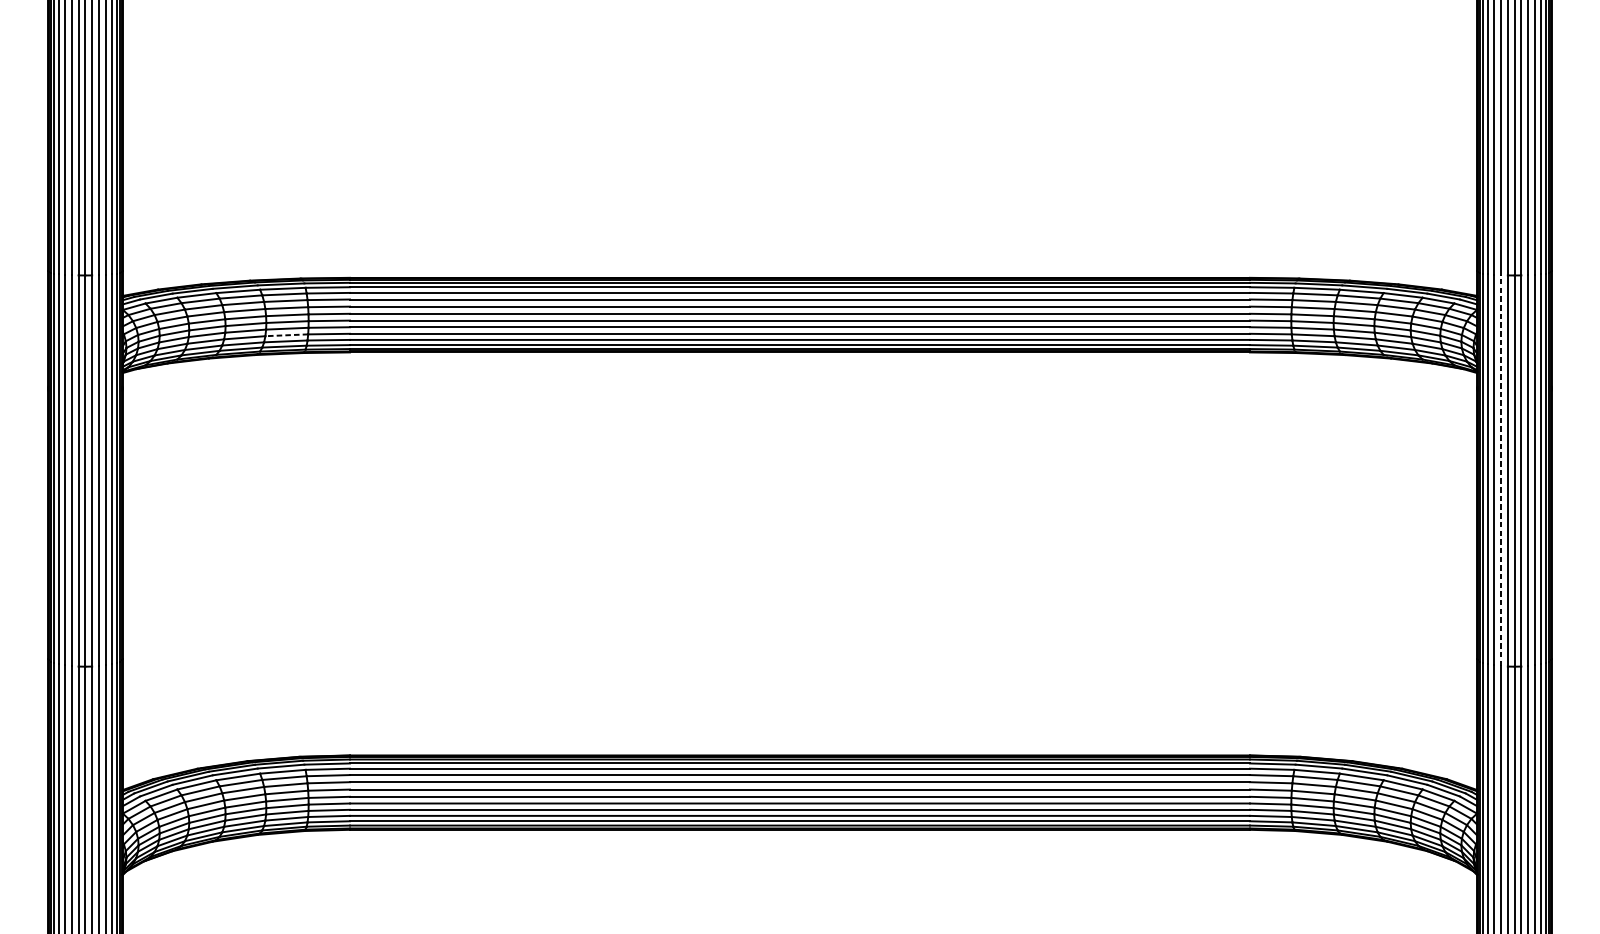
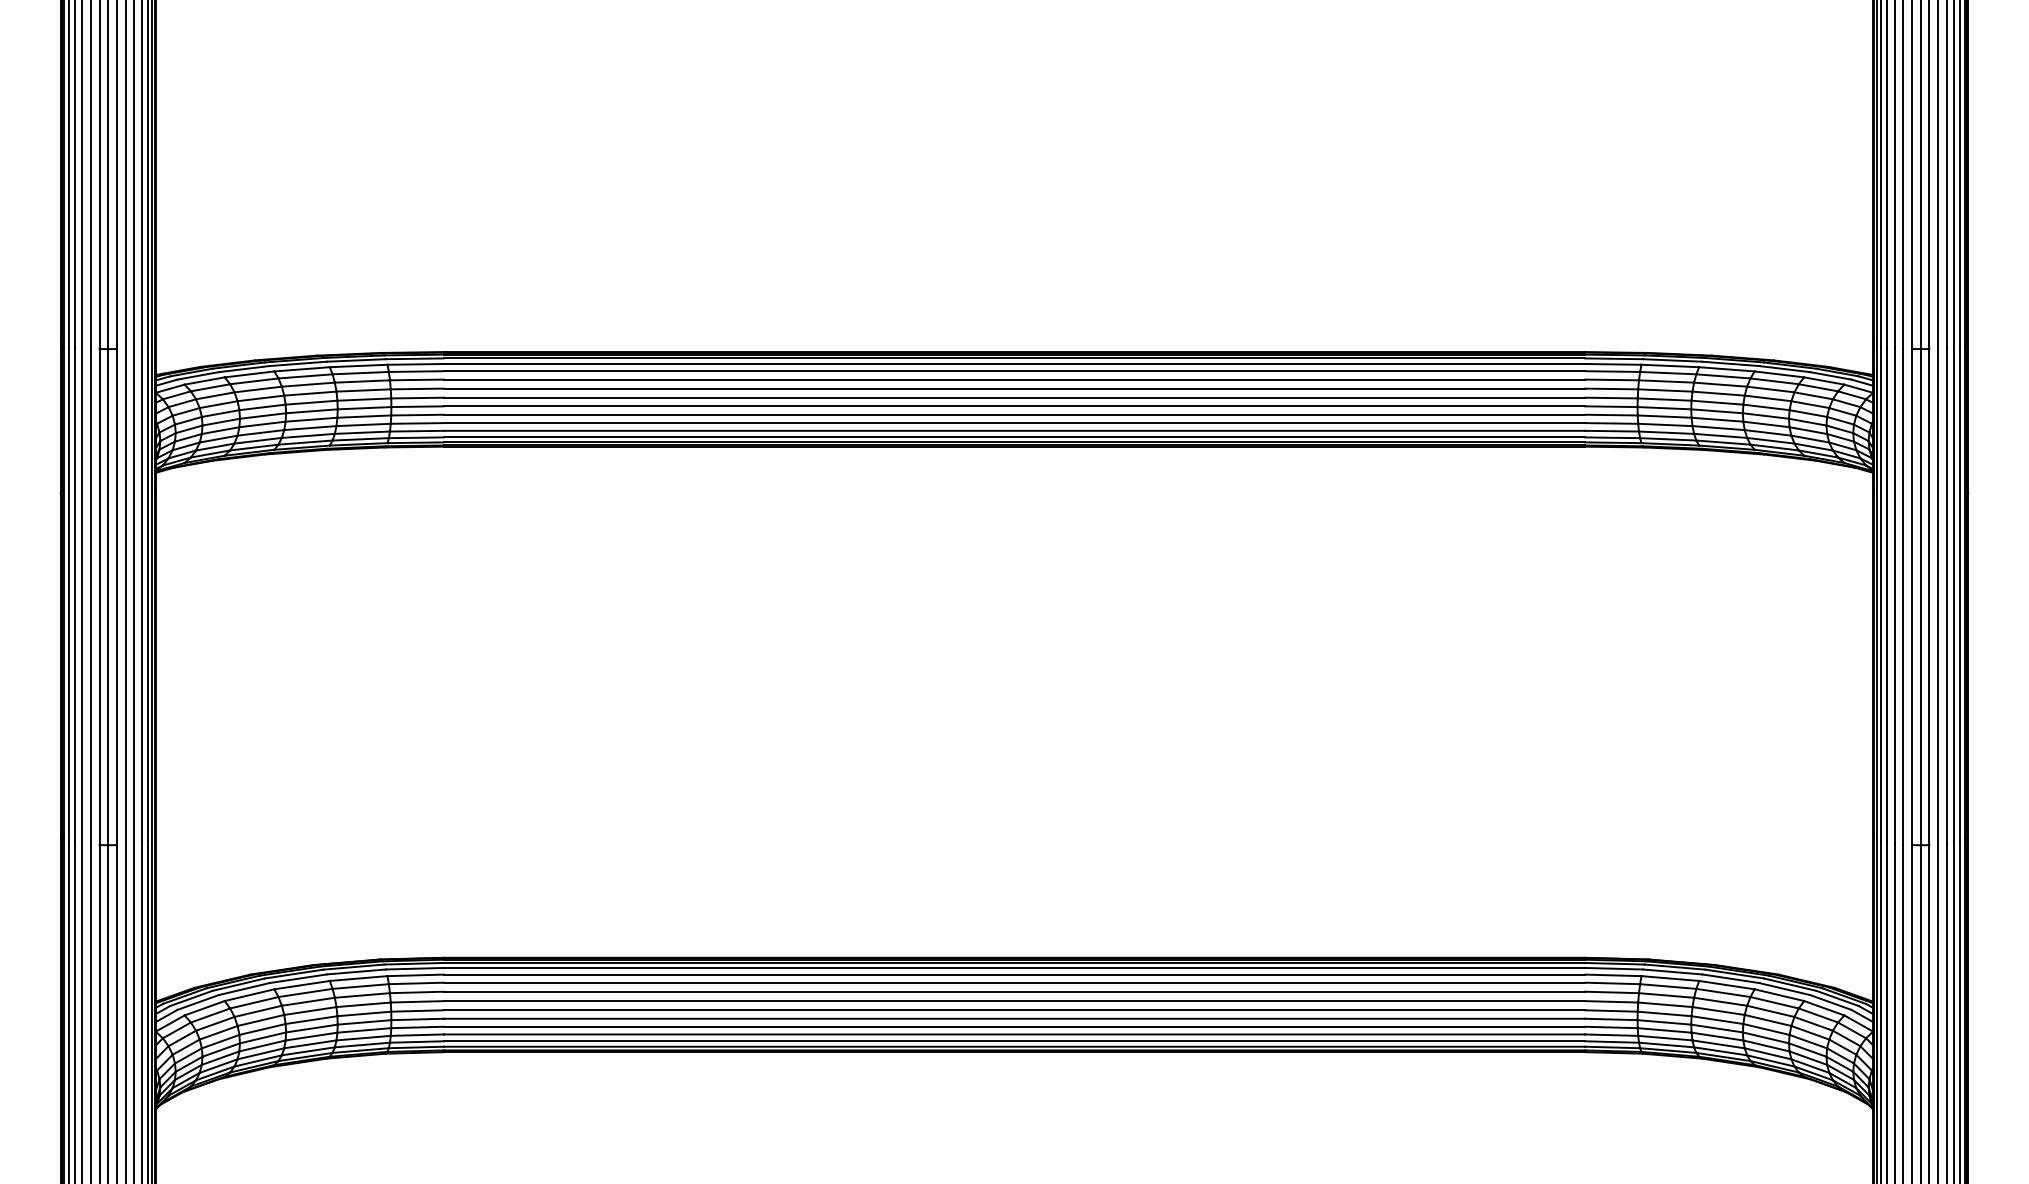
line: (286, 334) -> (363, 424), dashed -> solid
line: (1500, 470) -> (1903, 596), dashed -> solid

